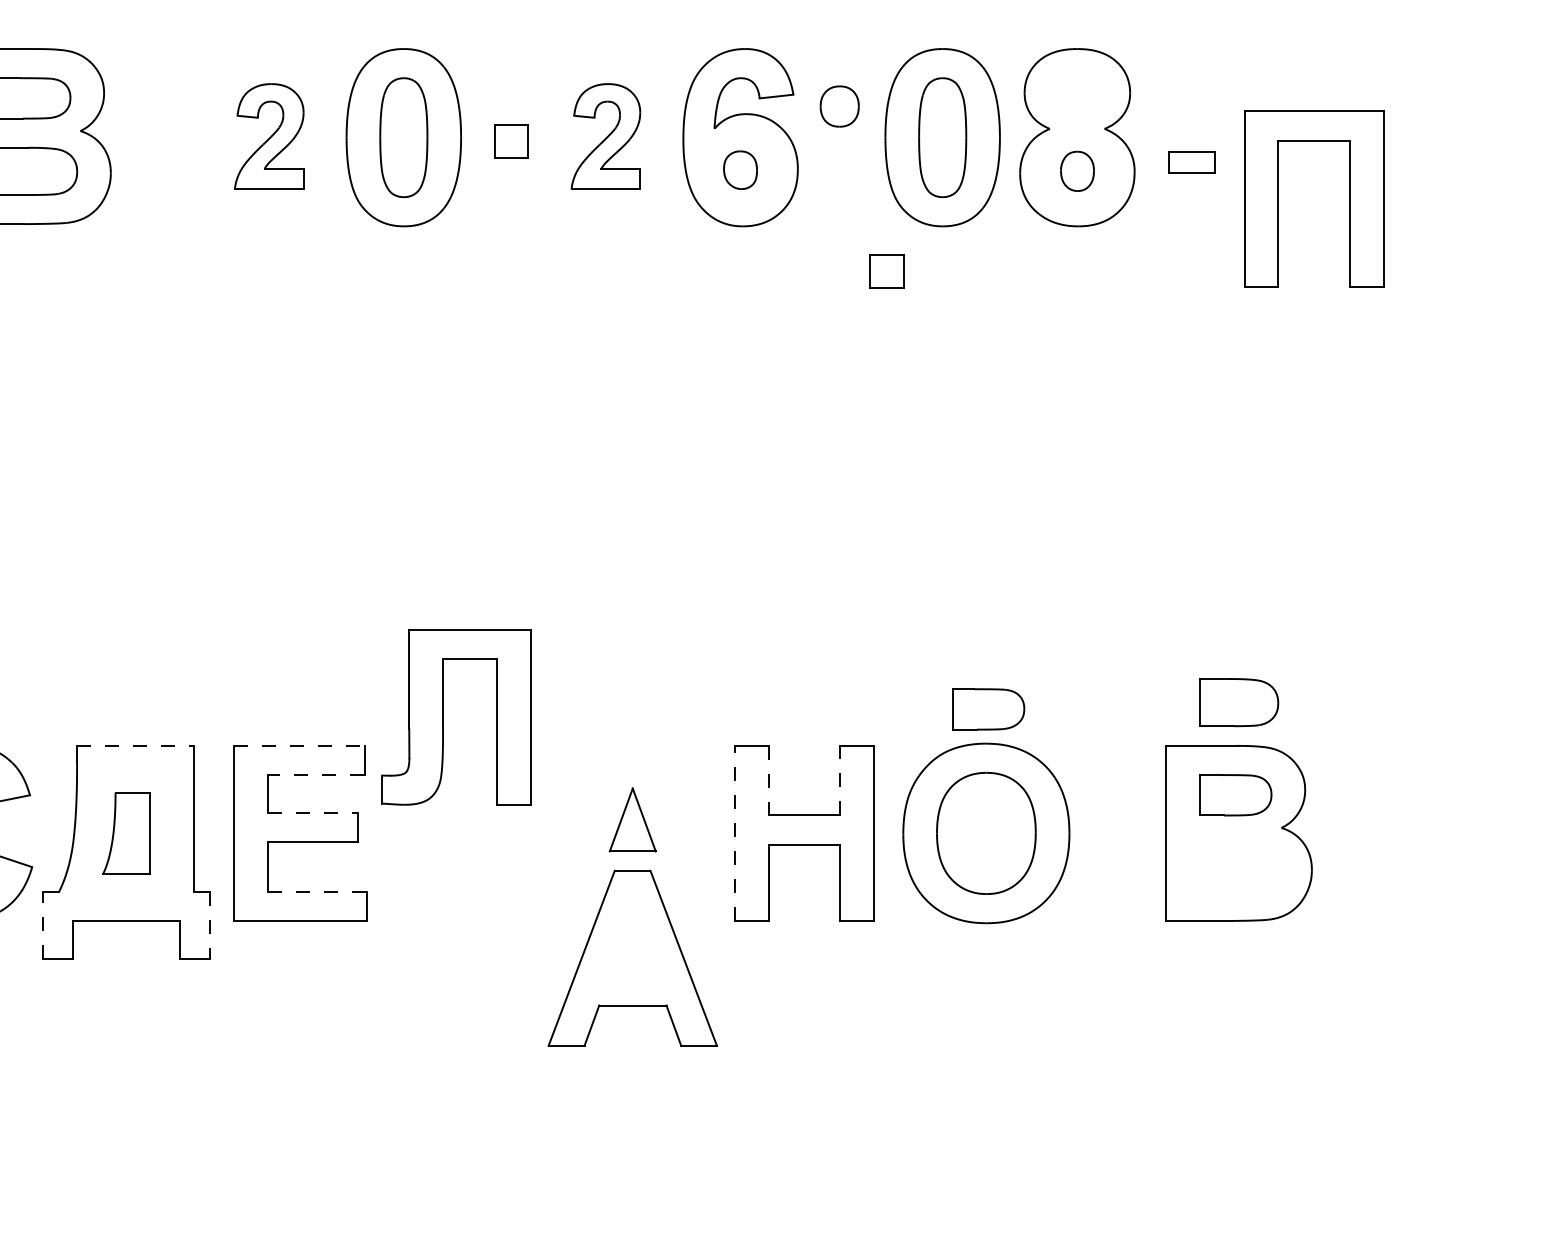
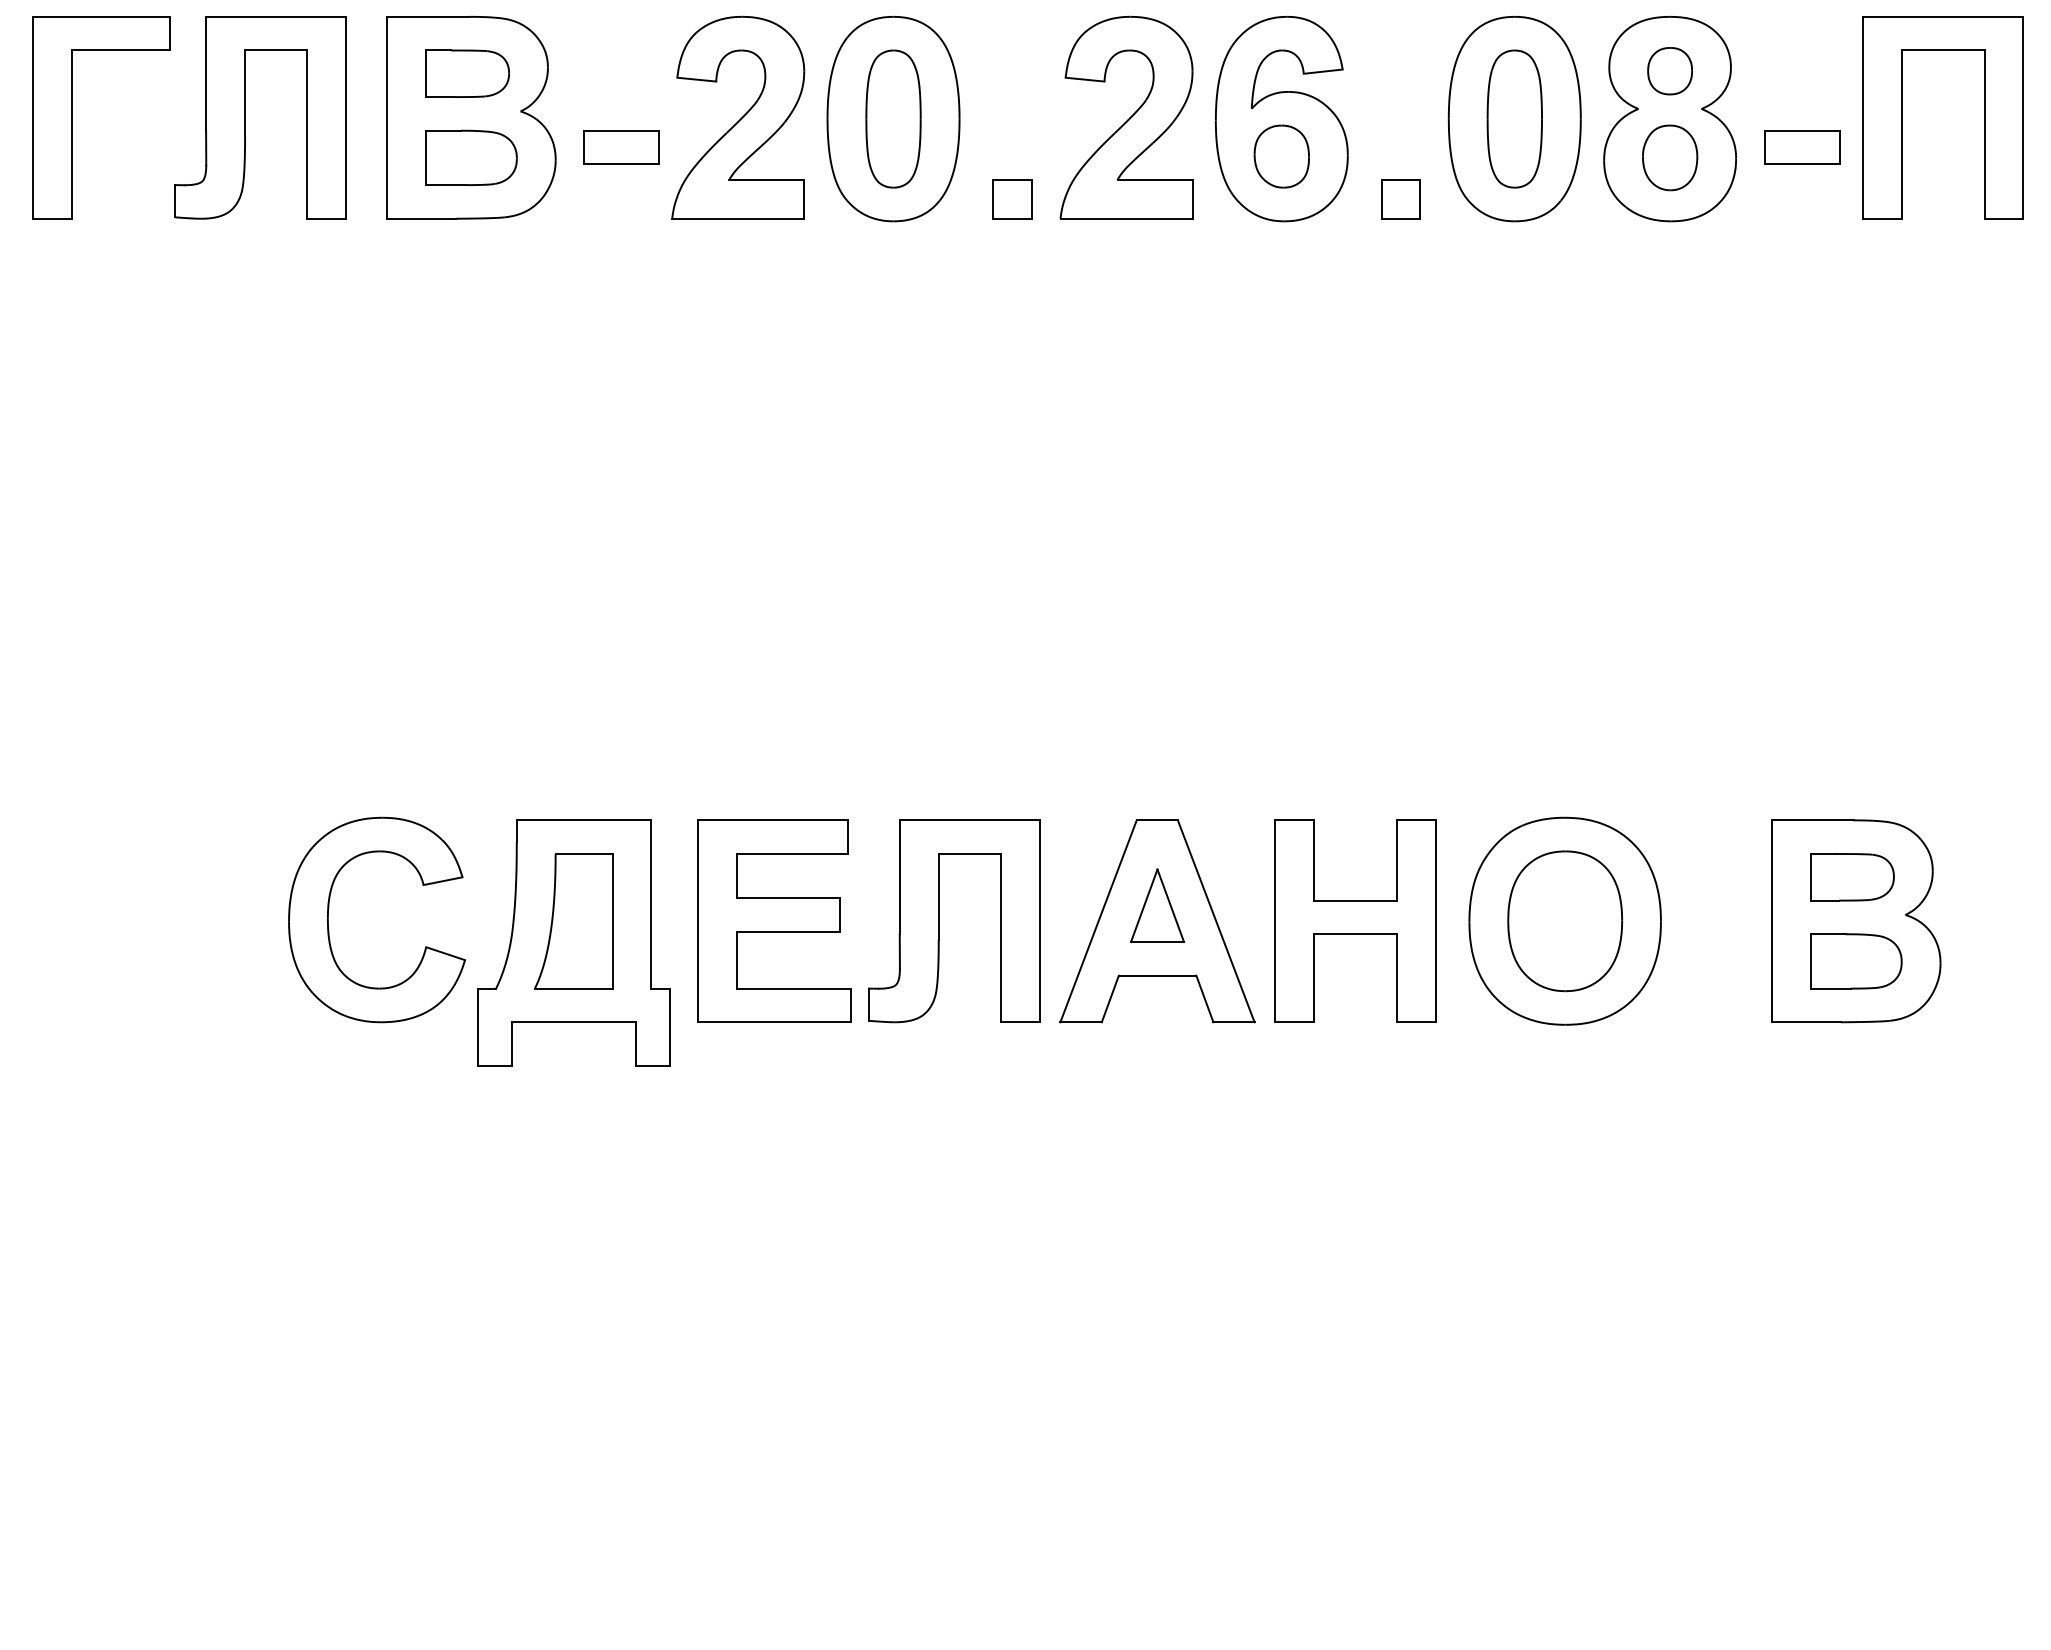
part: (839, 106) -> (1669, 71), moved
part: (269, 136) -> (738, 117), size x1.67
part: (605, 136) -> (1126, 117), size x1.67
part: (511, 141) -> (1012, 199), moved
part: (167, 162) -> (621, 147), added
part: (1192, 162) -> (1802, 147), size x1.43
part: (740, 170) -> (1281, 156), size x1.43
part: (1077, 171) -> (1670, 157), size x1.43
part: (1278, 198) -> (1902, 117), moved
part: (886, 271) -> (1400, 199), moved
part: (1239, 702) -> (1856, 961), moved
part: (988, 709) -> (1567, 778), removed
part: (443, 717) -> (939, 921), moved
line: (135, 746) -> (584, 820), dashed -> solid
line: (299, 746) -> (773, 820), dashed -> solid
line: (316, 775) -> (792, 854), dashed -> solid
line: (840, 779) -> (1396, 859), dashed -> solid
line: (768, 780) -> (1314, 860), dashed -> solid
line: (312, 813) -> (788, 898), dashed -> solid
part: (126, 833) -> (573, 921), size x1.43
line: (735, 833) -> (1275, 921), dashed -> solid
line: (317, 891) -> (793, 988), dashed -> solid
line: (43, 925) -> (477, 1027), dashed -> solid
line: (209, 925) -> (669, 1027), dashed -> solid
part: (632, 958) -> (1157, 921), moved

